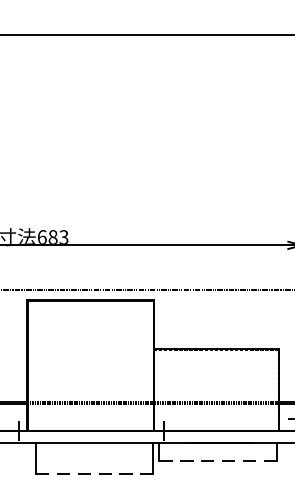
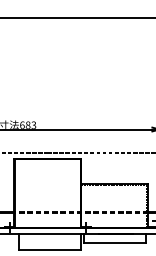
line: (218, 461) -> (115, 243), dashed -> solid
line: (95, 474) -> (50, 250), dashed -> solid

